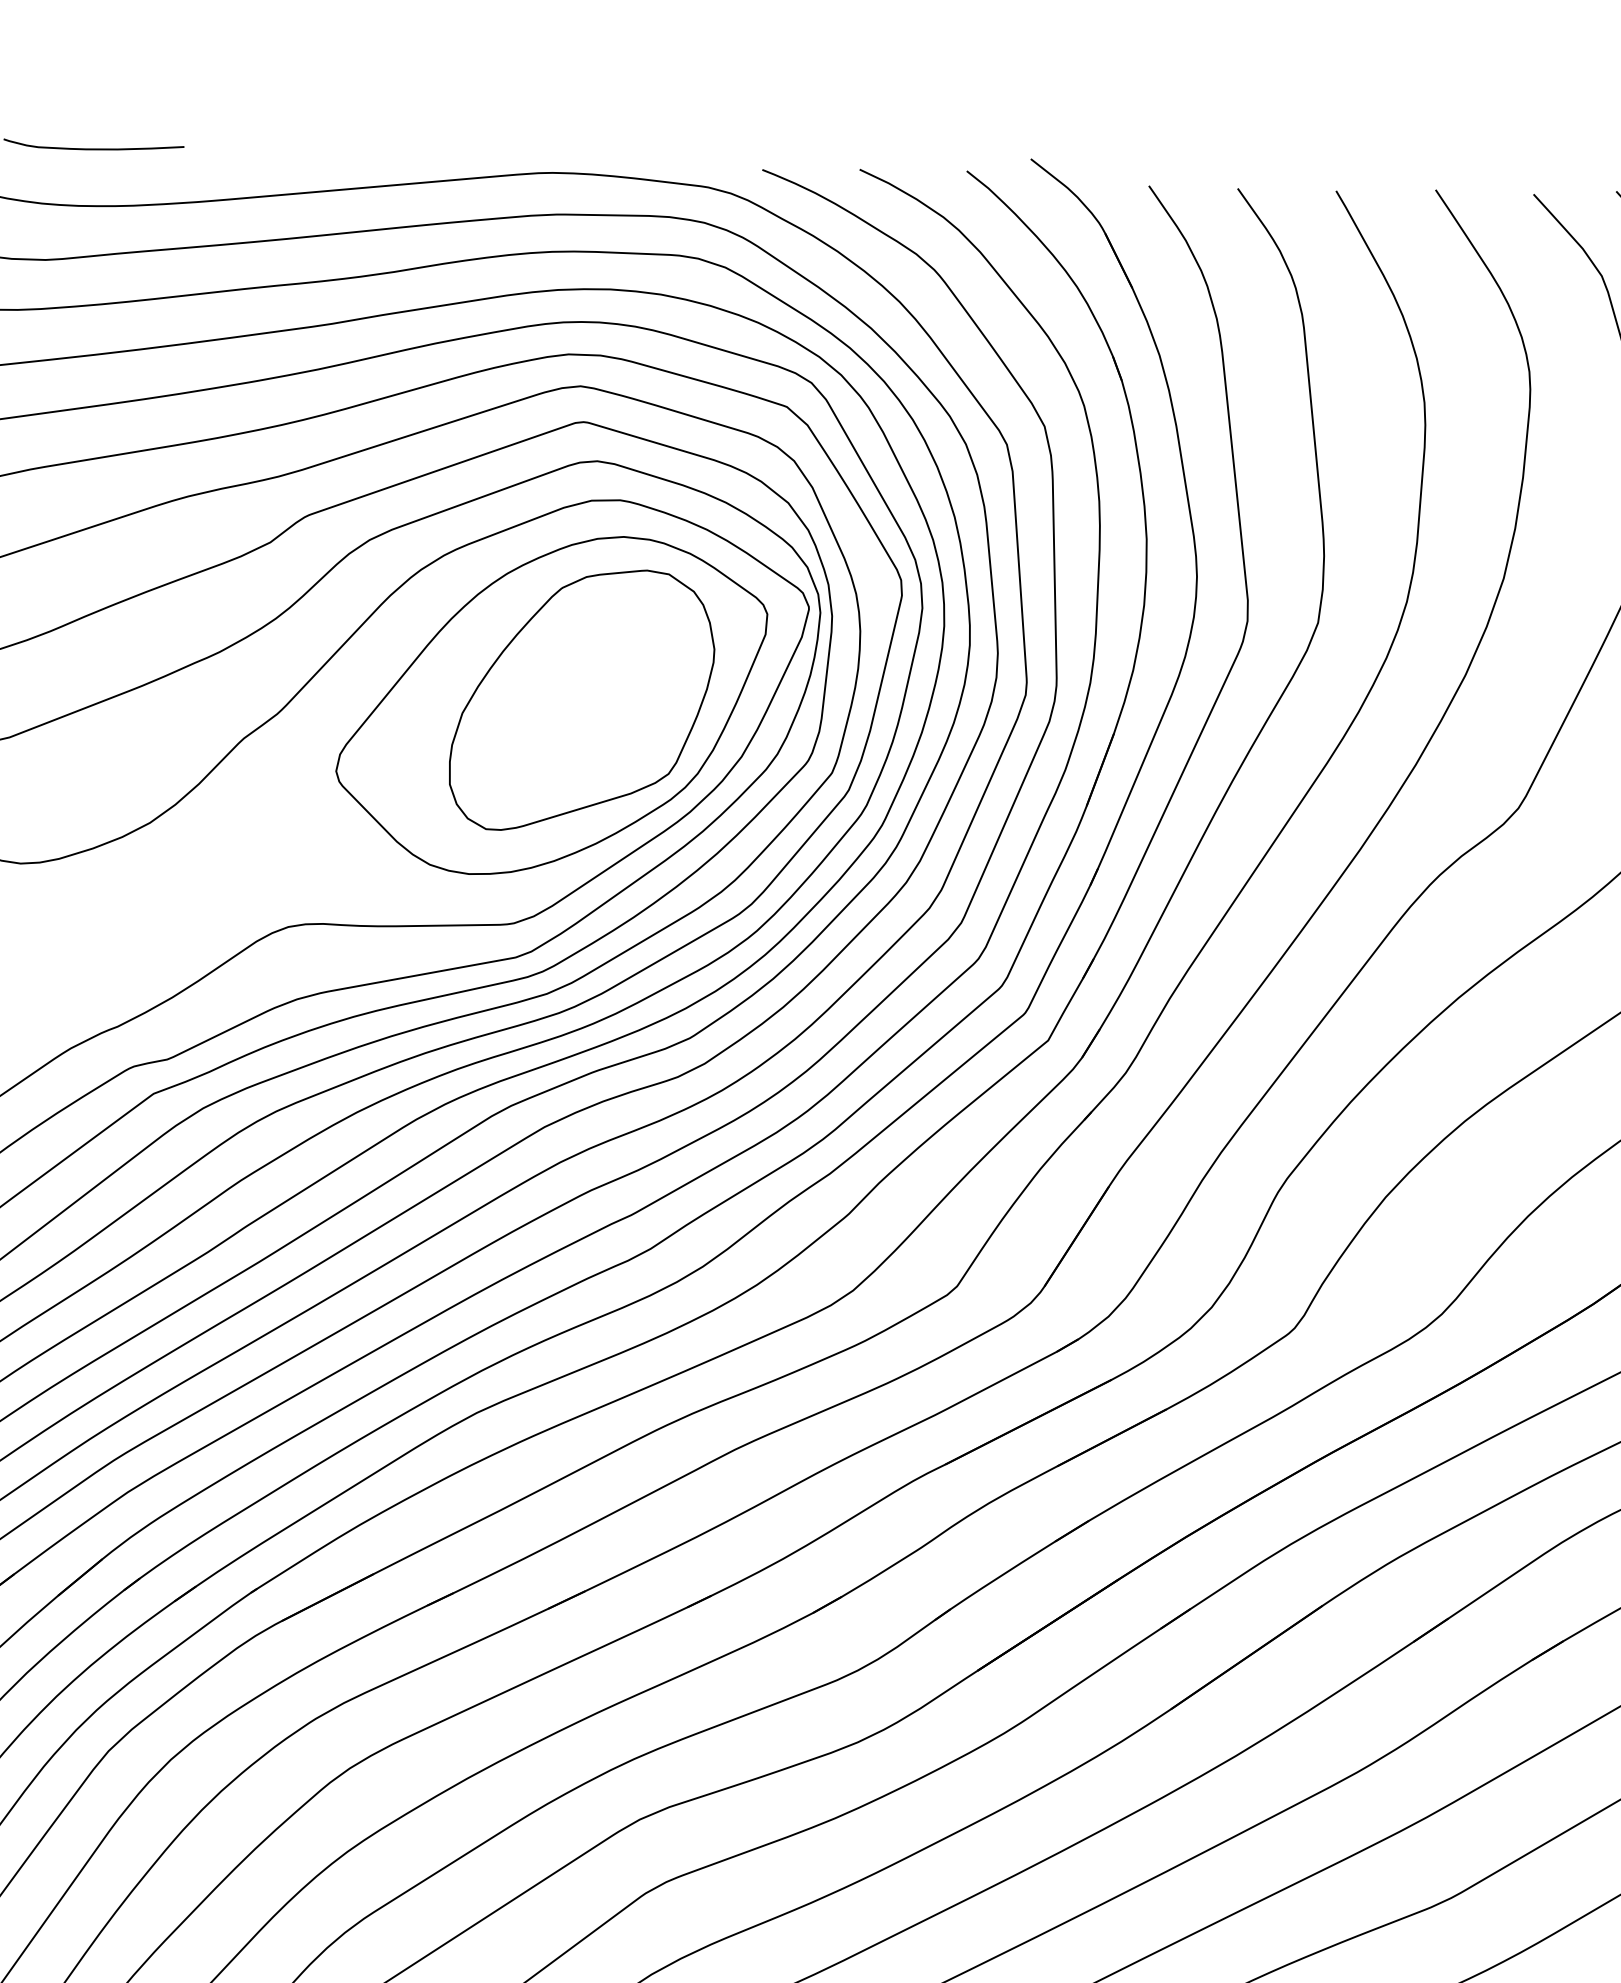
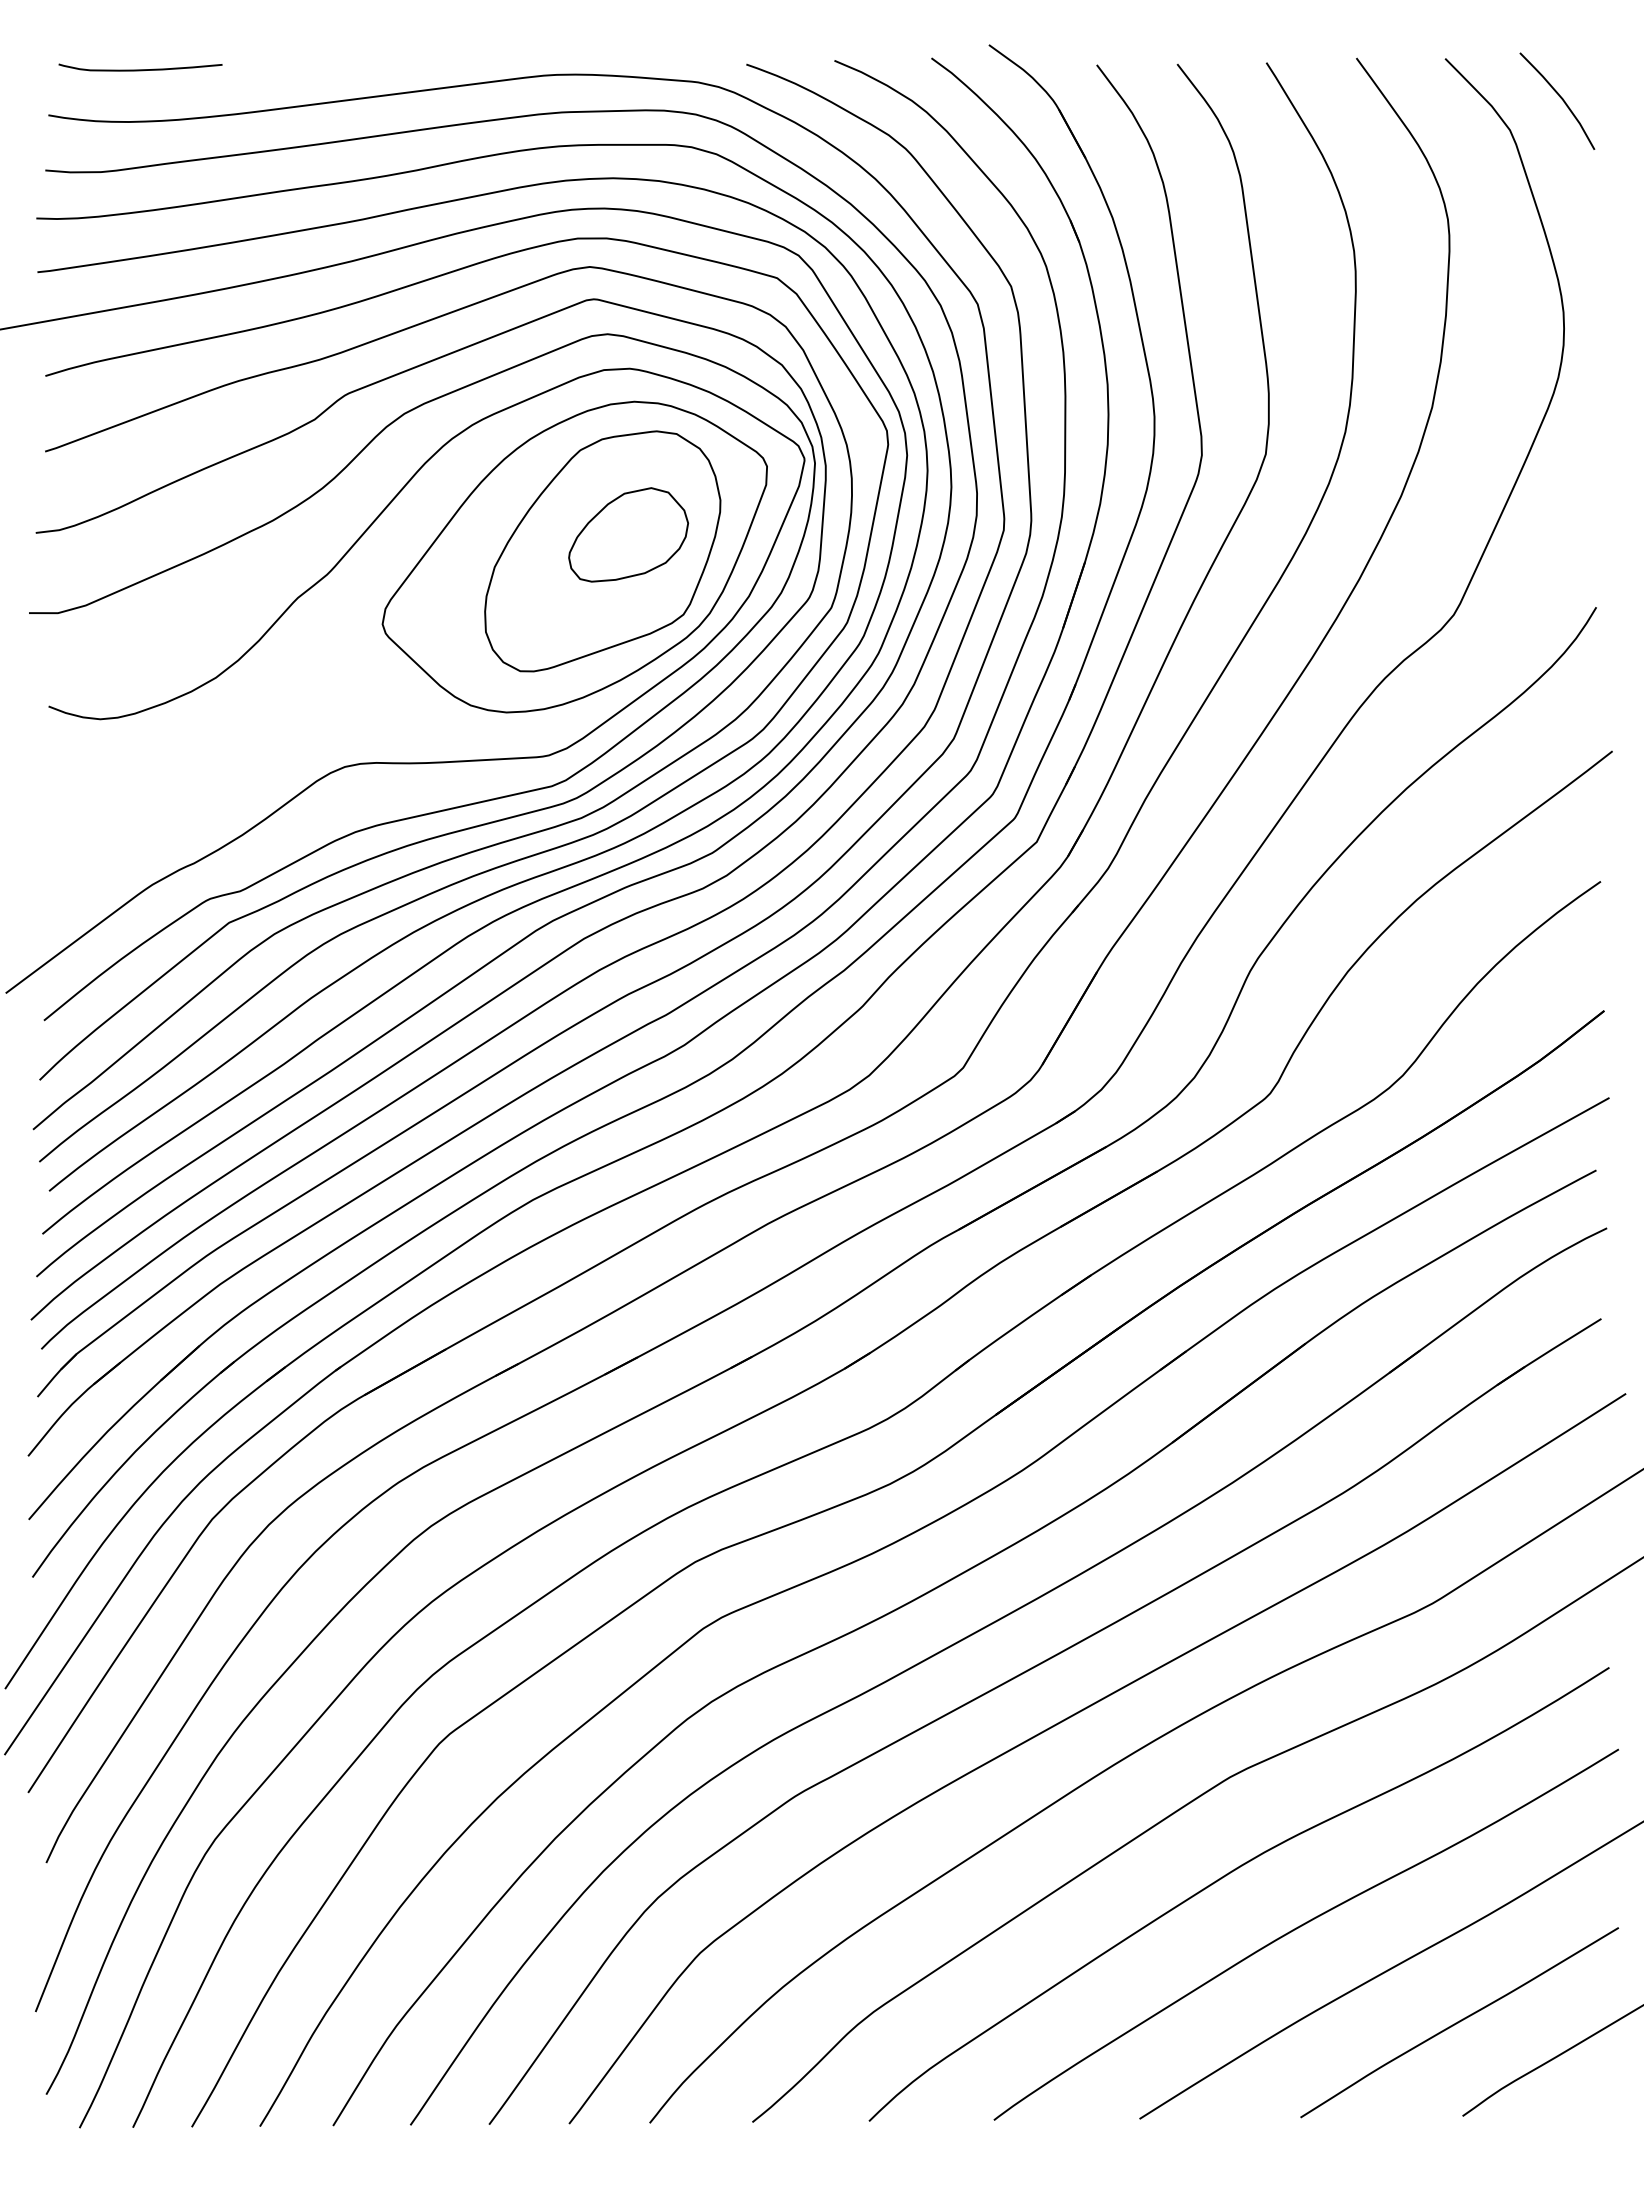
part: (611, 683) -> (628, 534), added

